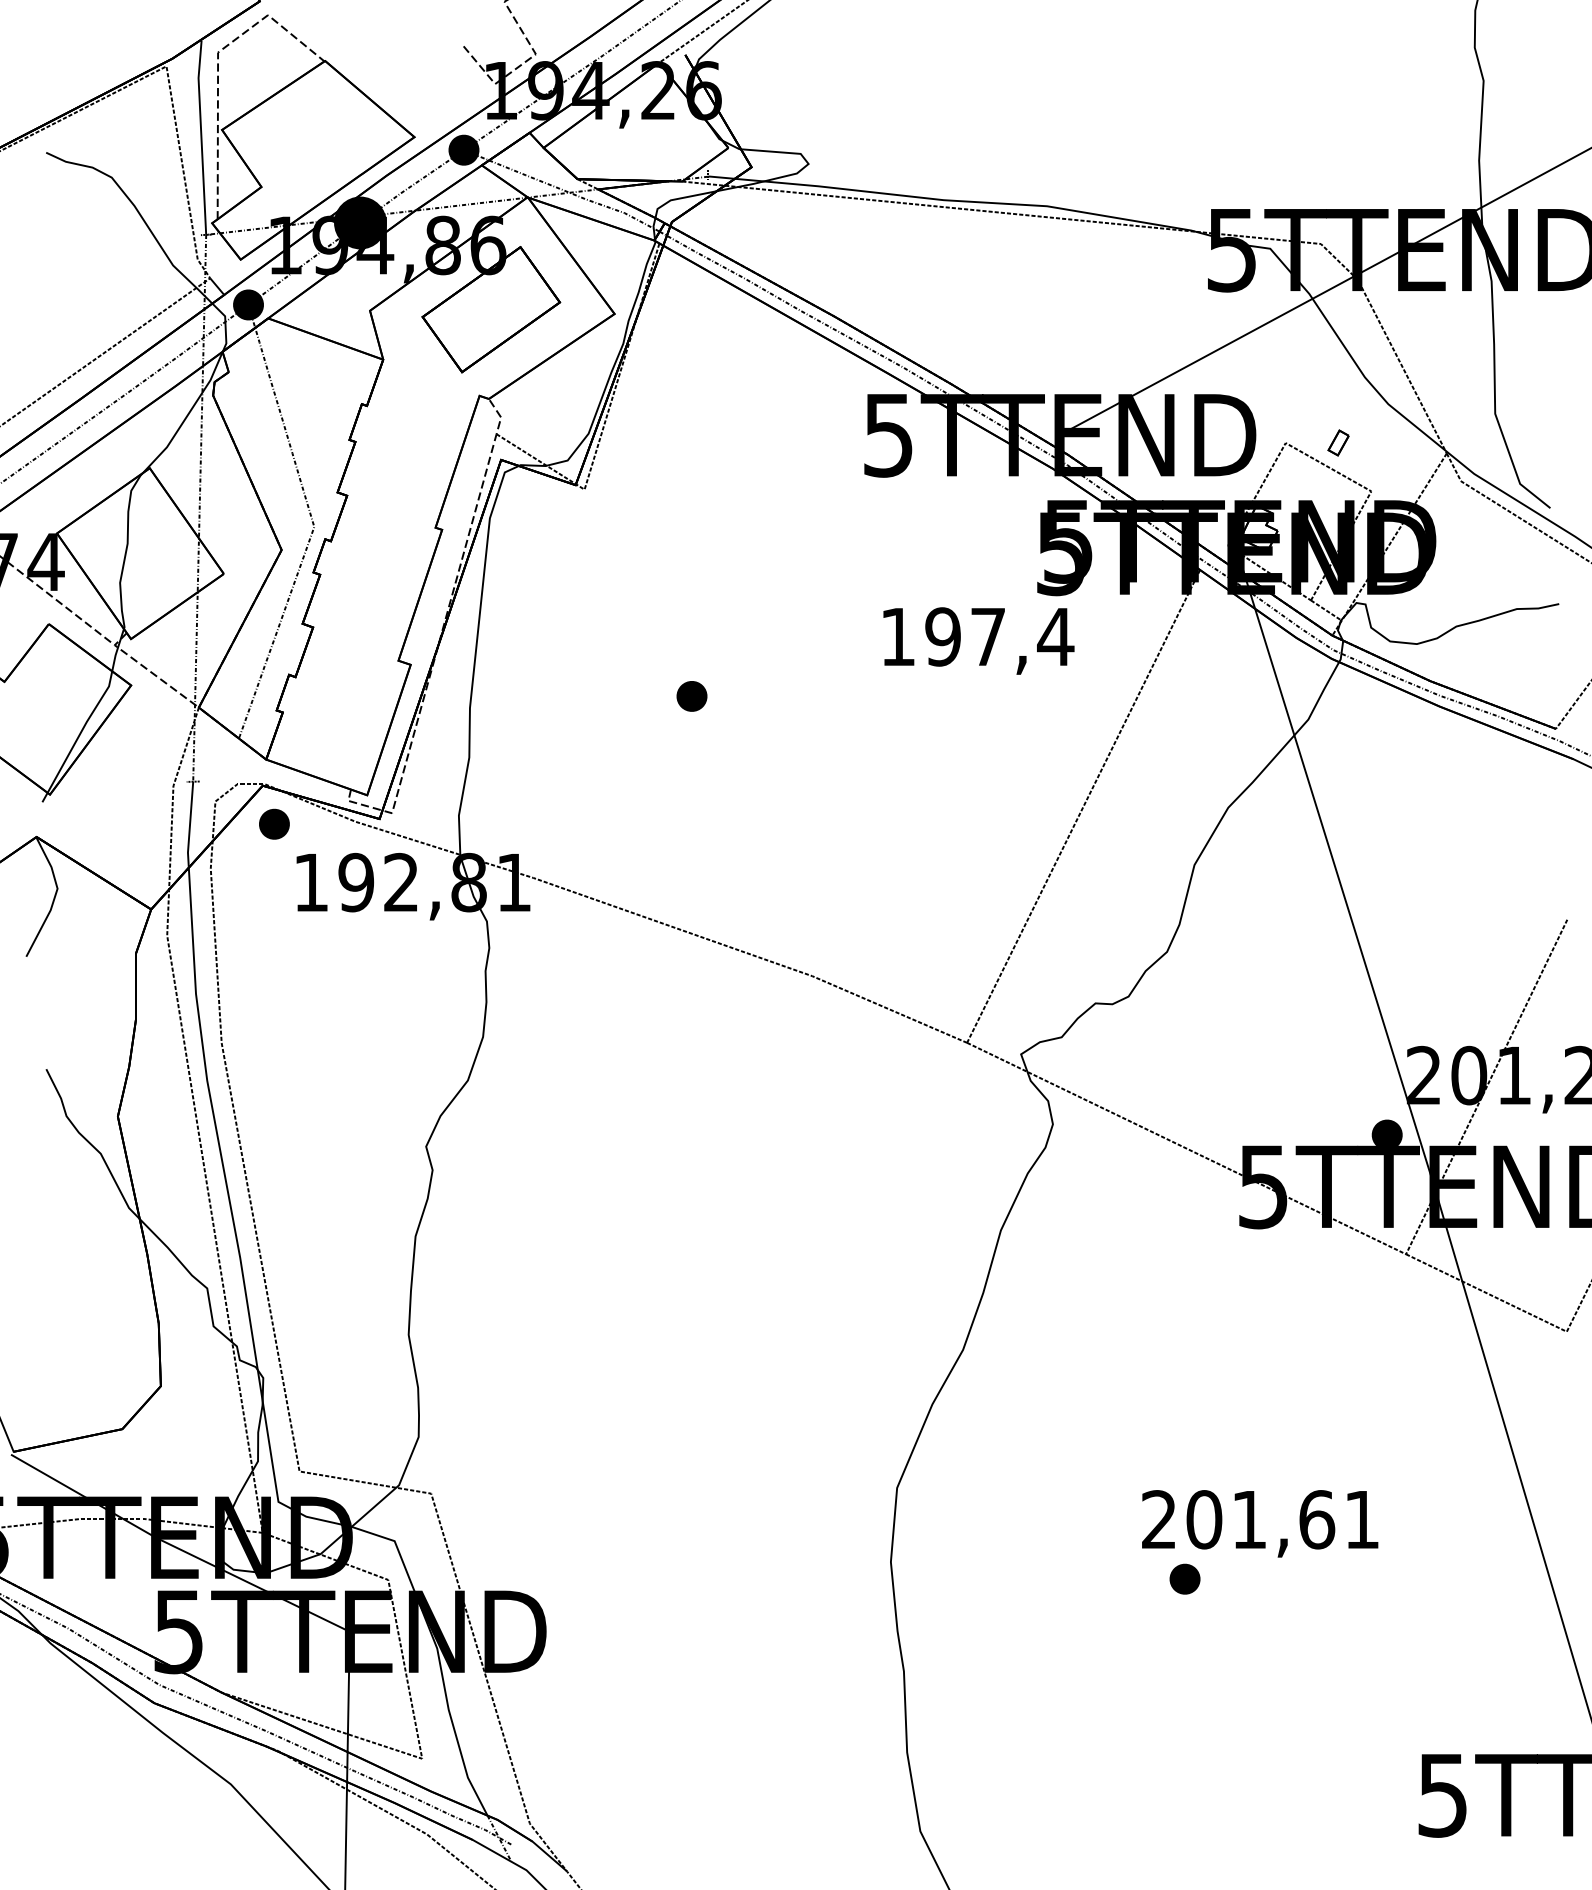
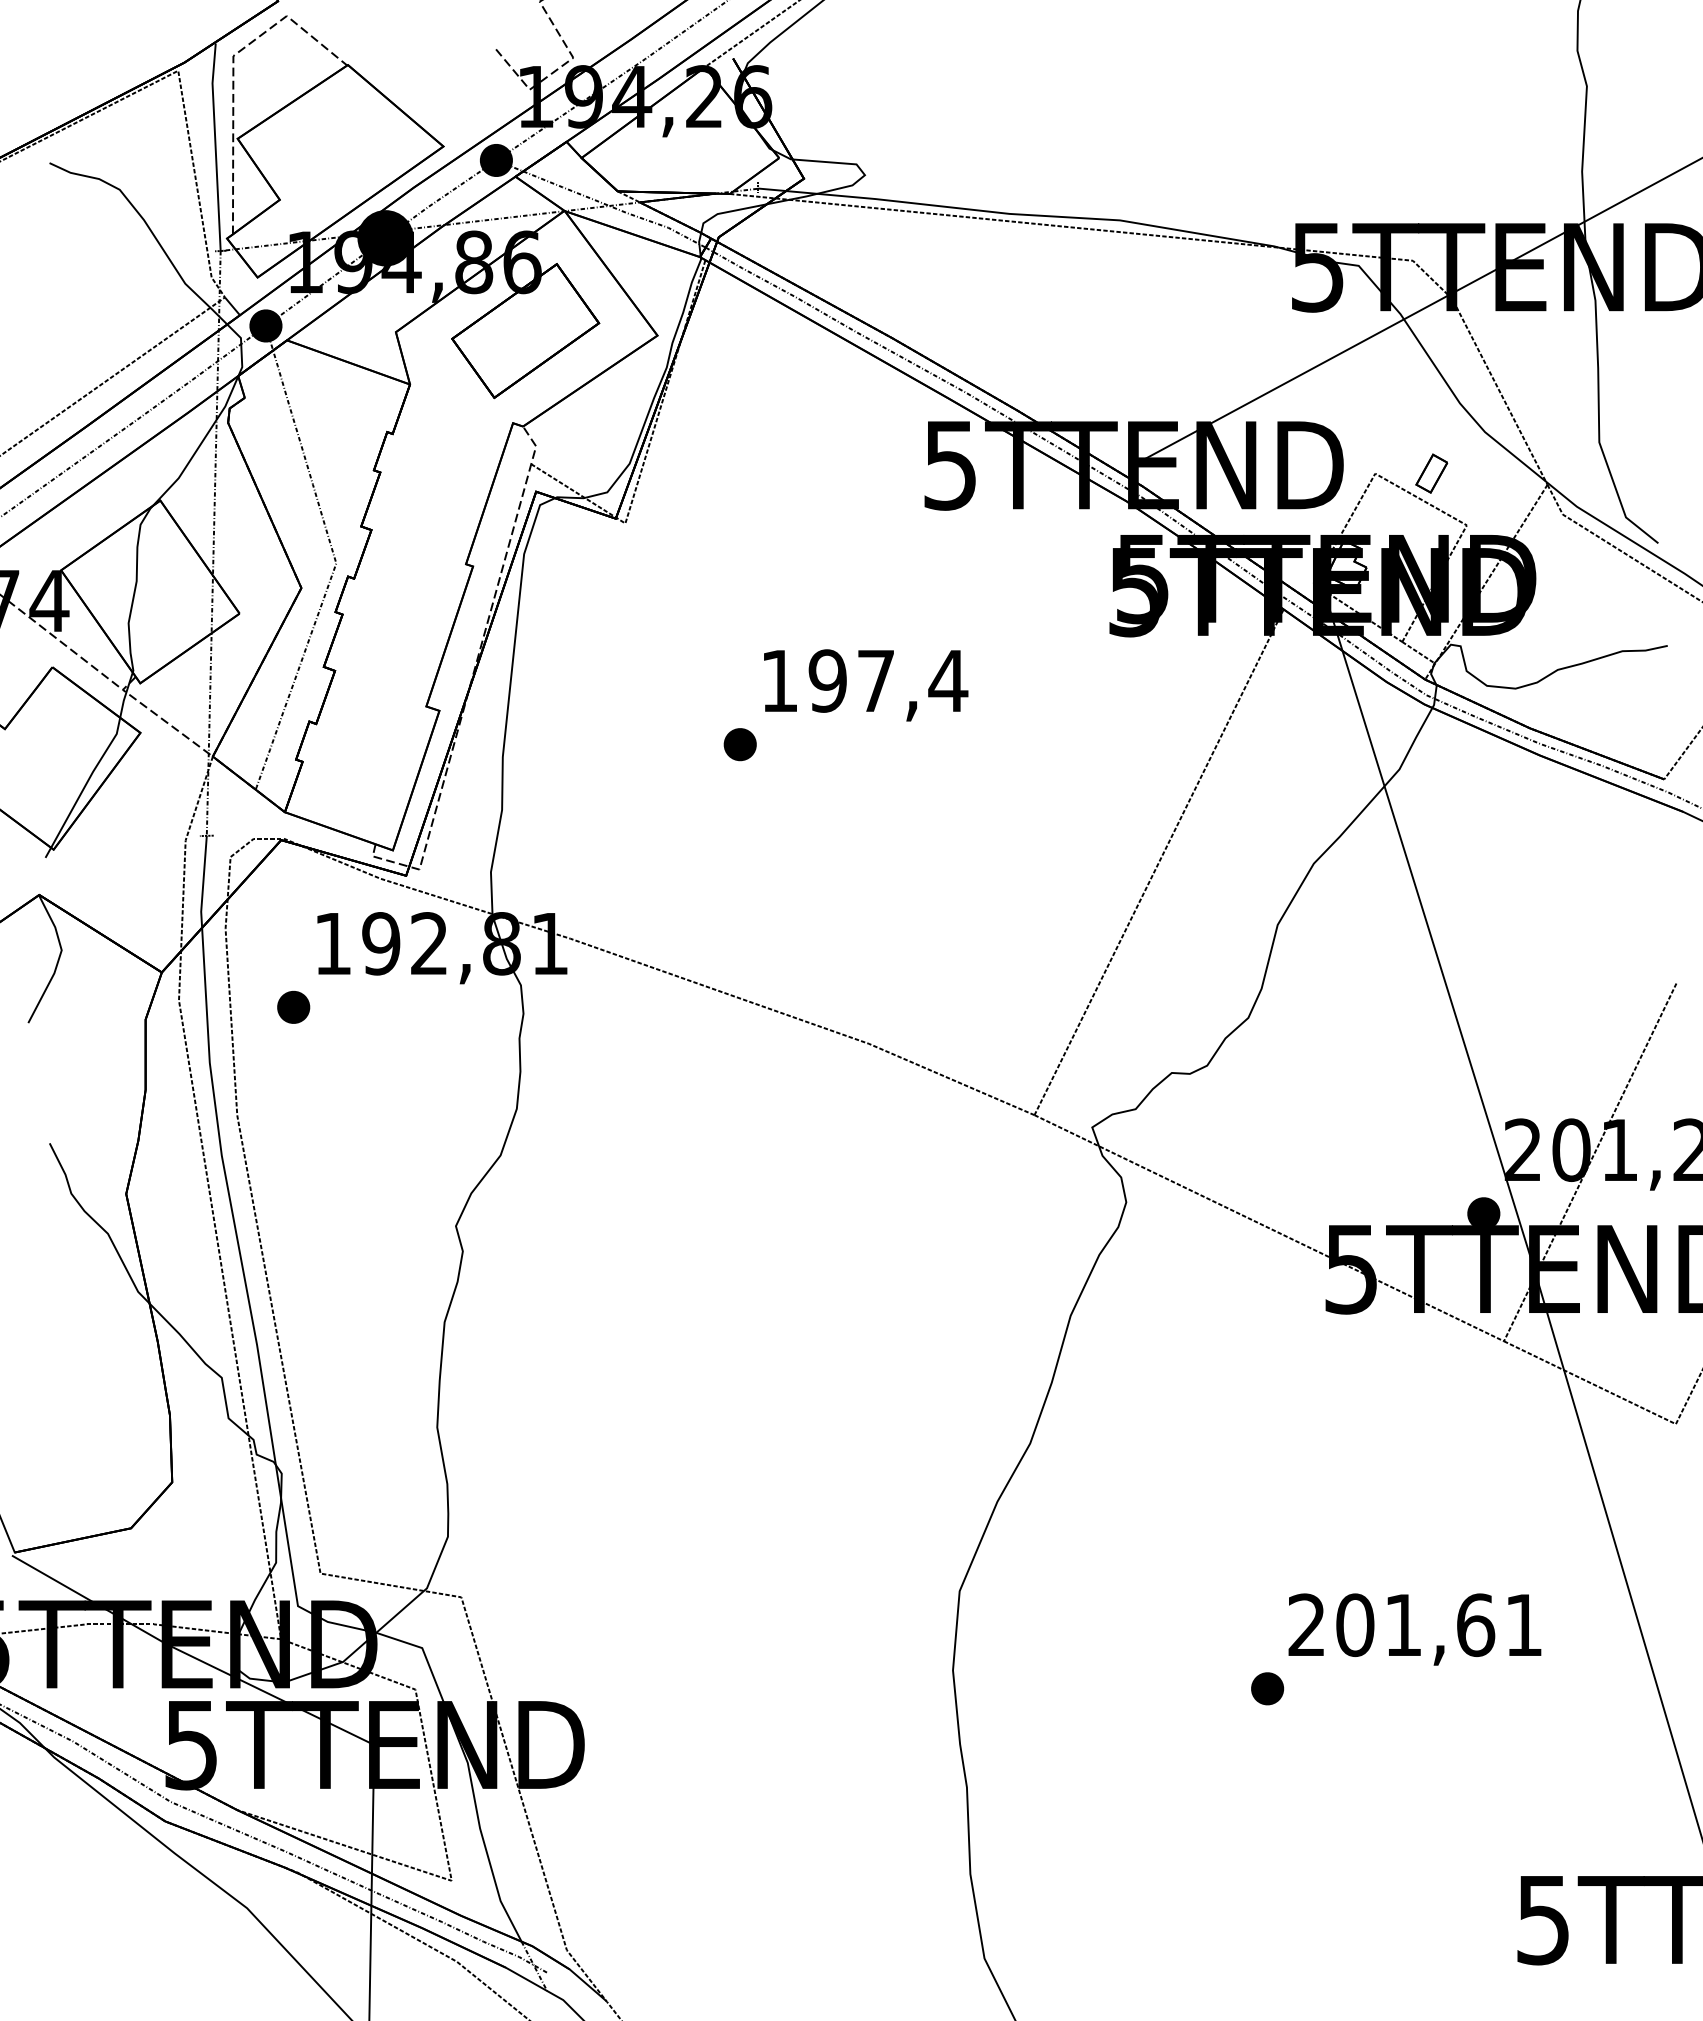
part: (1338, 442) -> (1431, 473), size x1.43
text: (979, 641) -> (866, 685), moved
part: (274, 823) -> (293, 1006), moved
text: (1259, 1523) -> (1414, 1629), moved

